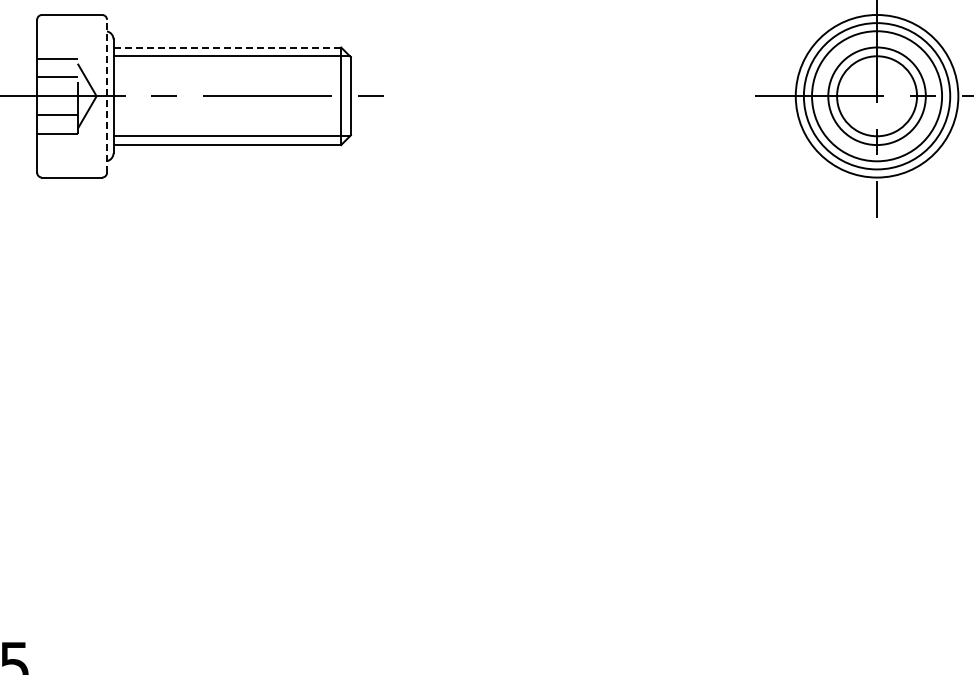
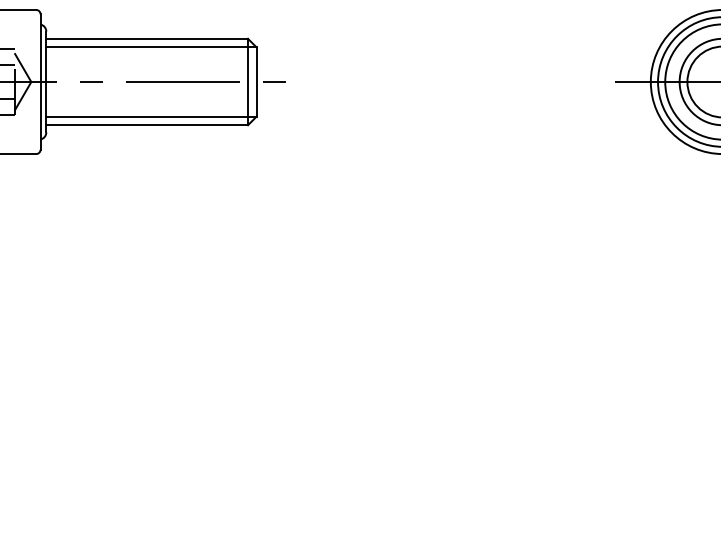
line: (227, 47) -> (147, 38), dashed -> solid
line: (107, 95) -> (40, 81), dashed -> solid

